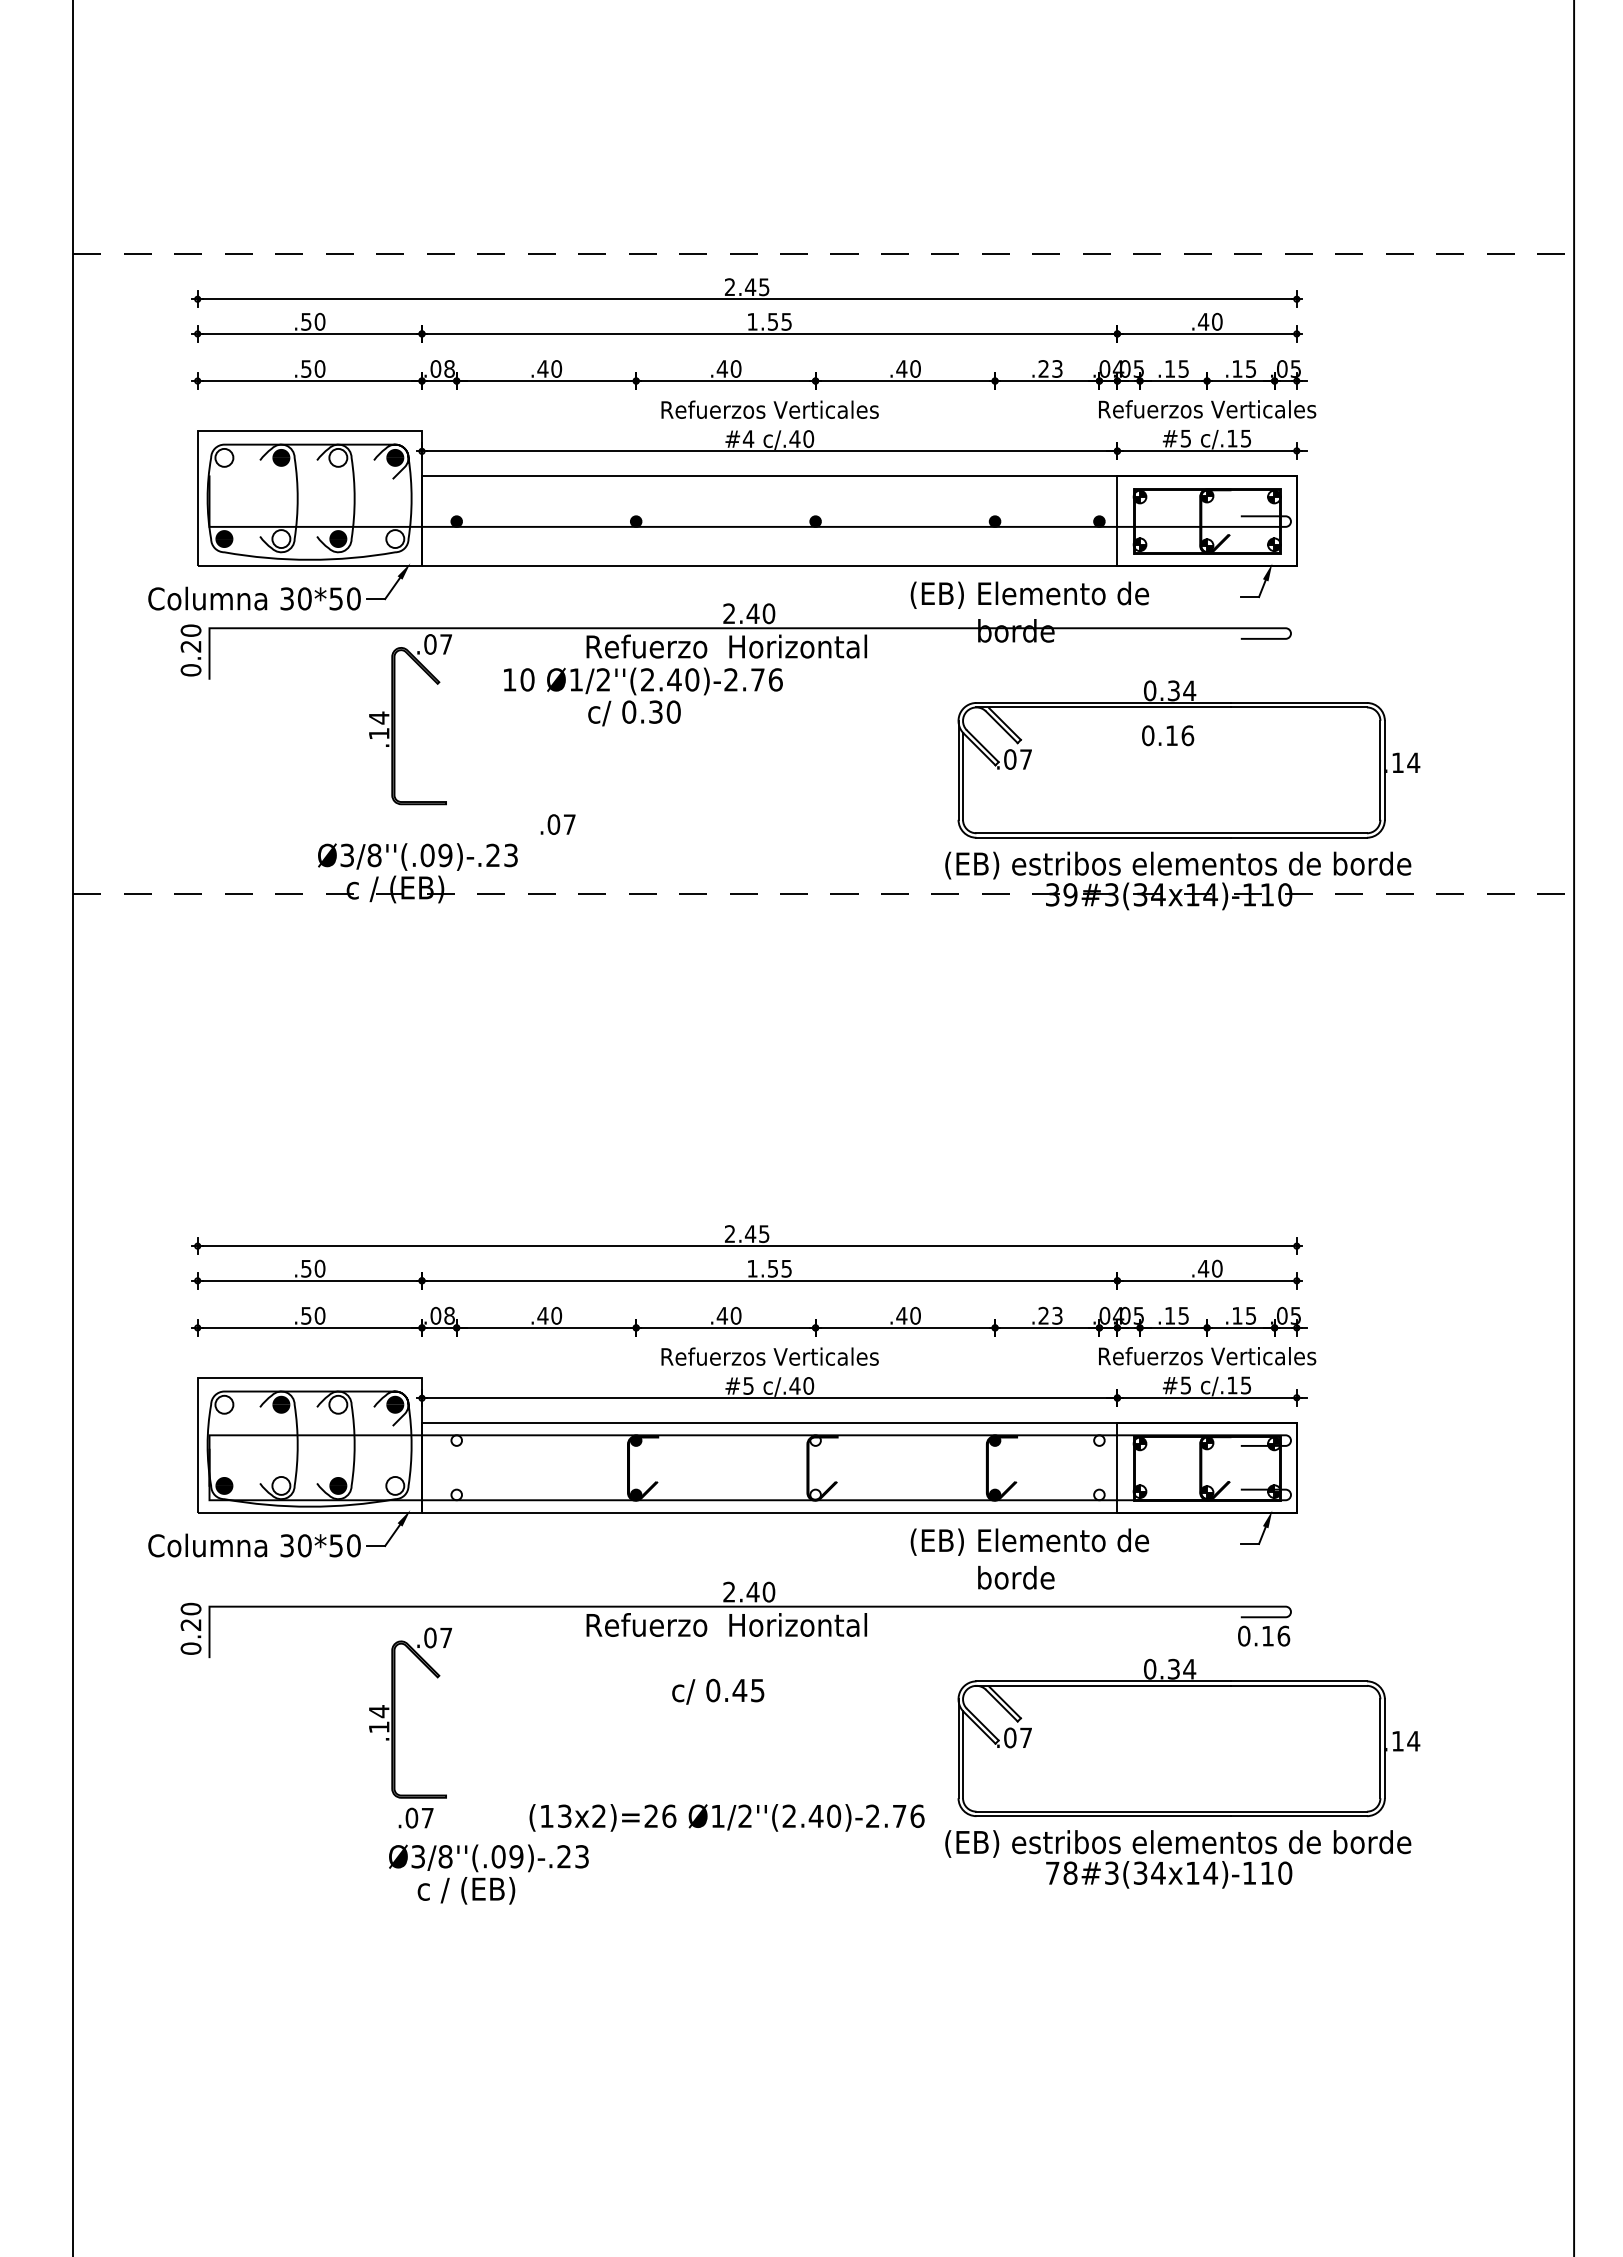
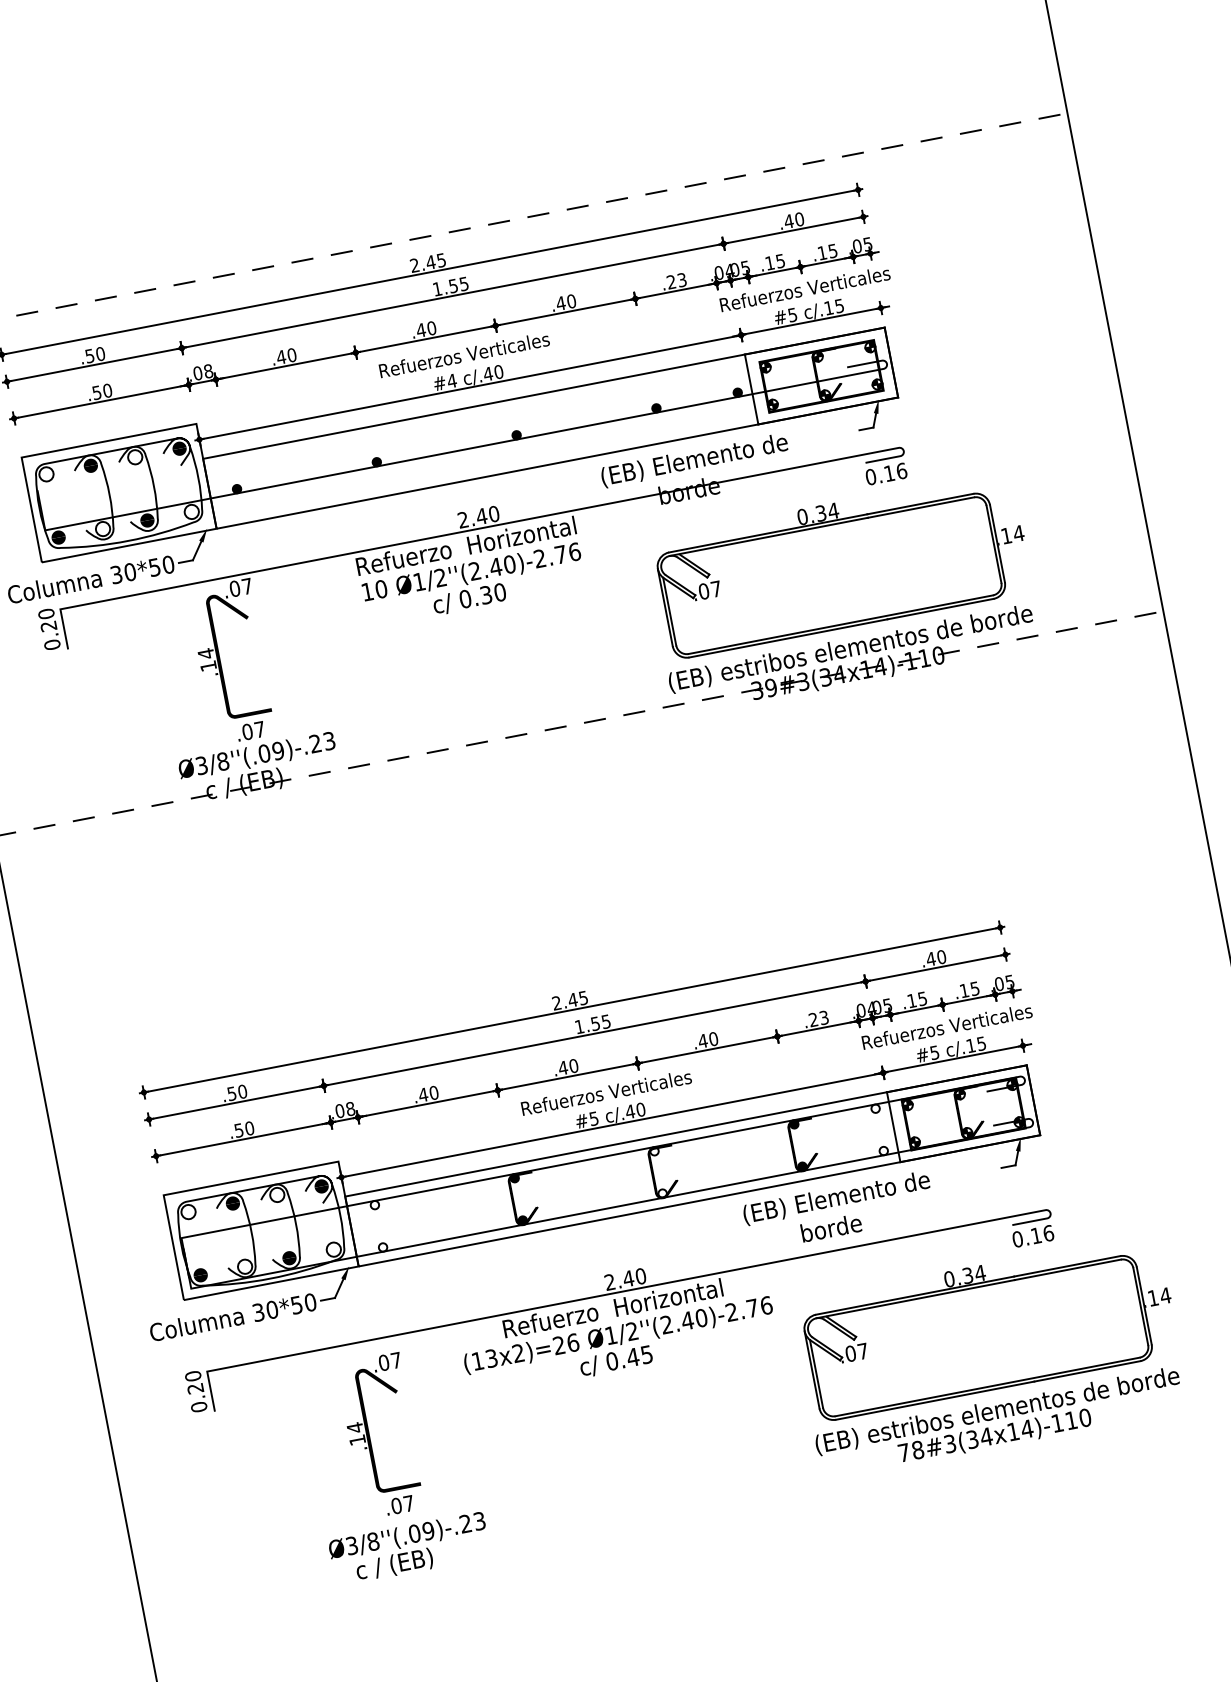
text: (643, 696) -> (474, 584), moved
text: (1168, 735) -> (886, 473), moved
text: (557, 824) -> (250, 731), moved
text: (726, 1817) -> (617, 1335), moved
text: (488, 1874) -> (409, 1549), moved

